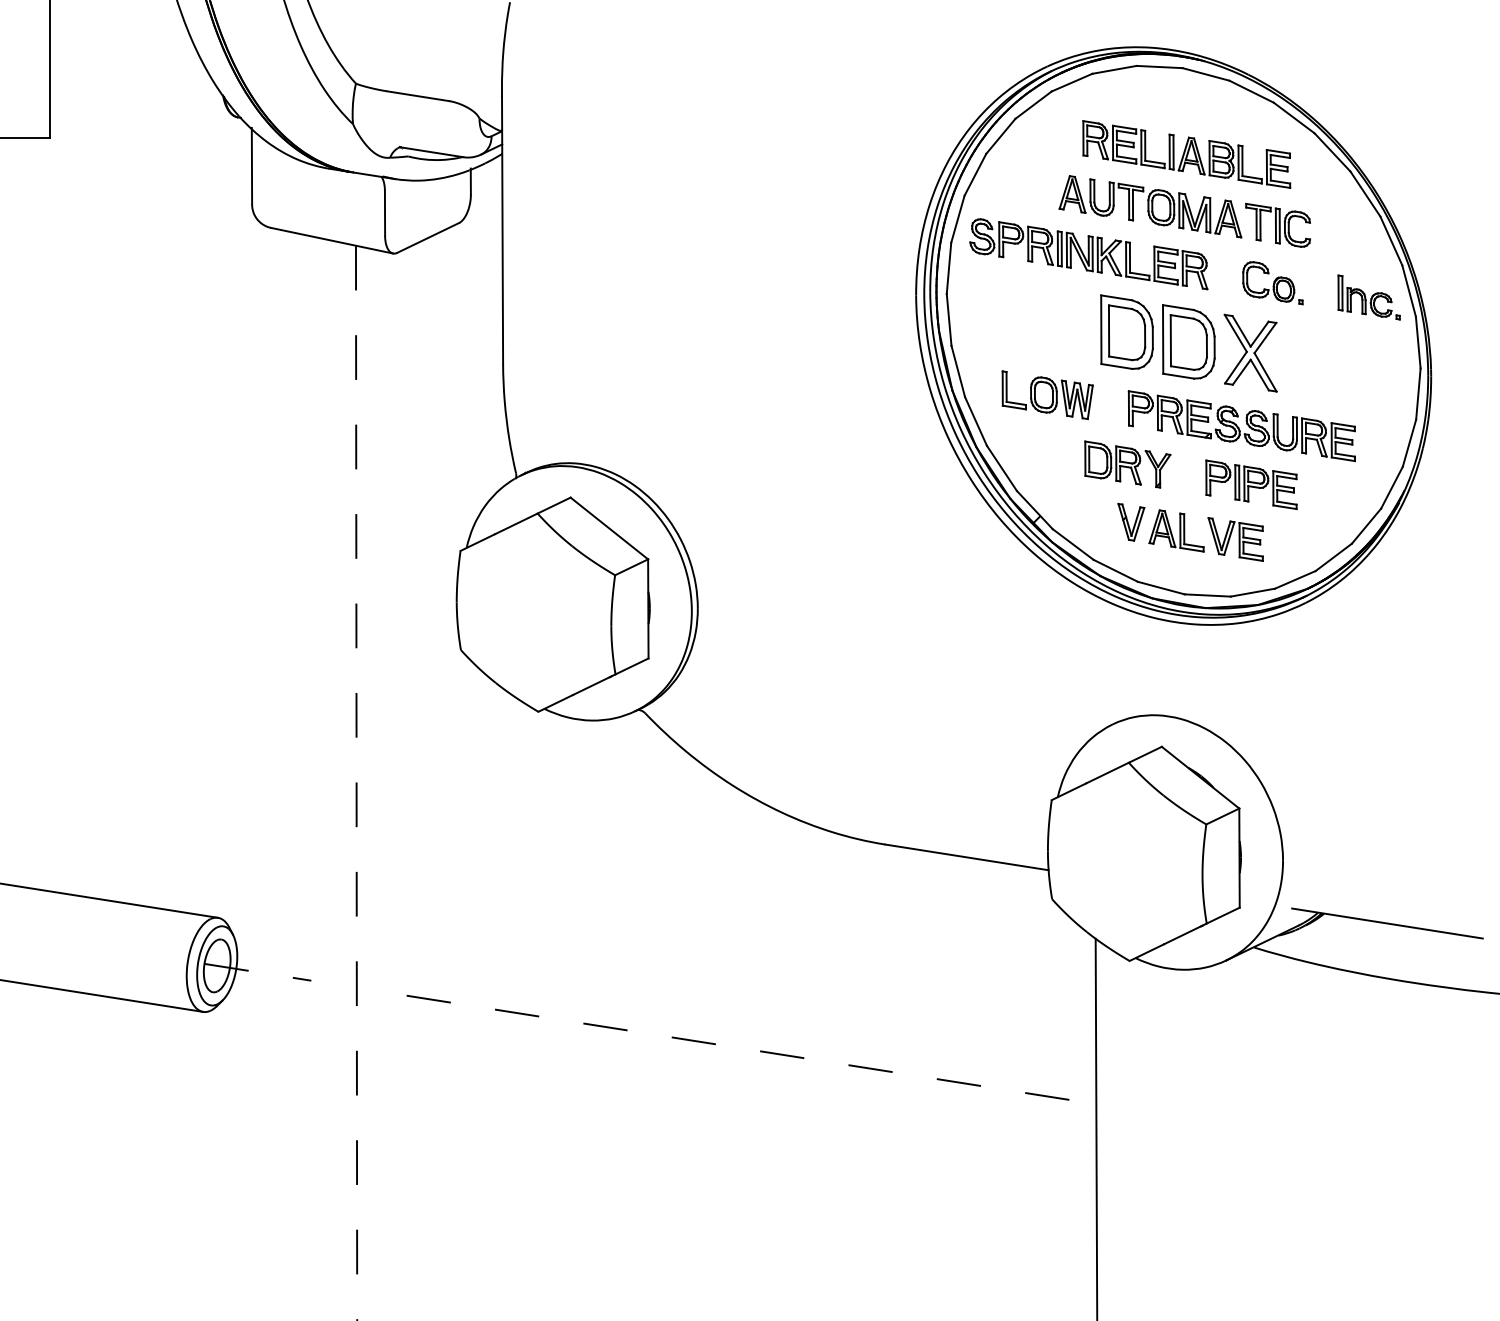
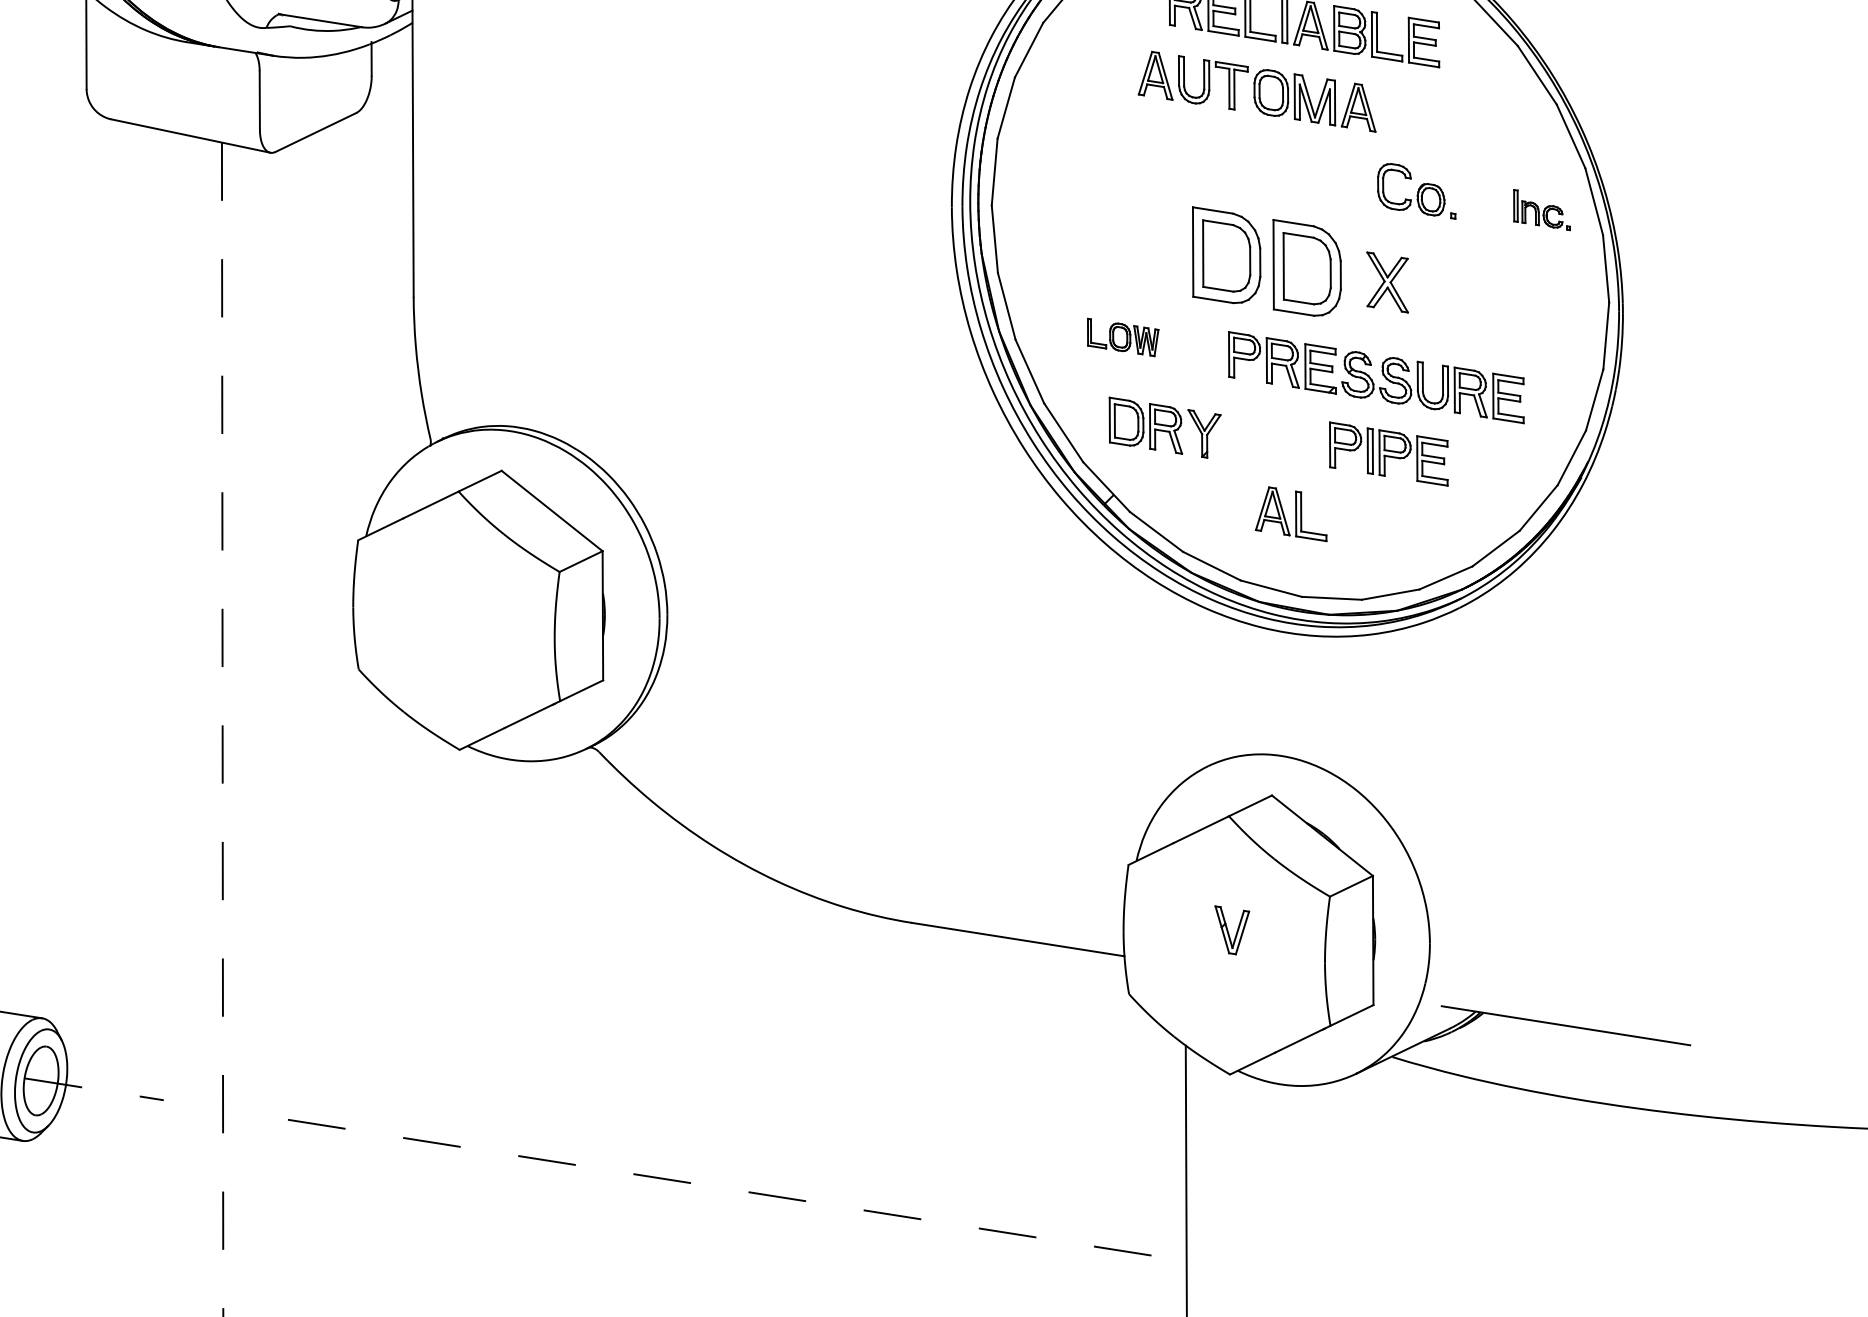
part: (1277, 225) -> (1422, 116), removed
part: (1088, 254) -> (1176, 154), removed
part: (1368, 297) -> (1541, 210), size x0.7
part: (1250, 352) -> (1387, 281), size x0.6
part: (1047, 395) -> (1123, 337), size x0.6
part: (1127, 464) -> (1164, 427), moved
part: (1131, 522) -> (1232, 930), moved
part: (1235, 539) -> (1367, 525), removed

